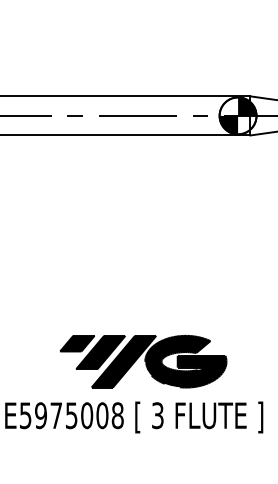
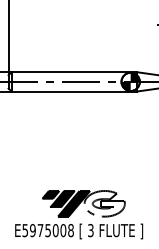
fill: (185, 361) -> (104, 203), removed

